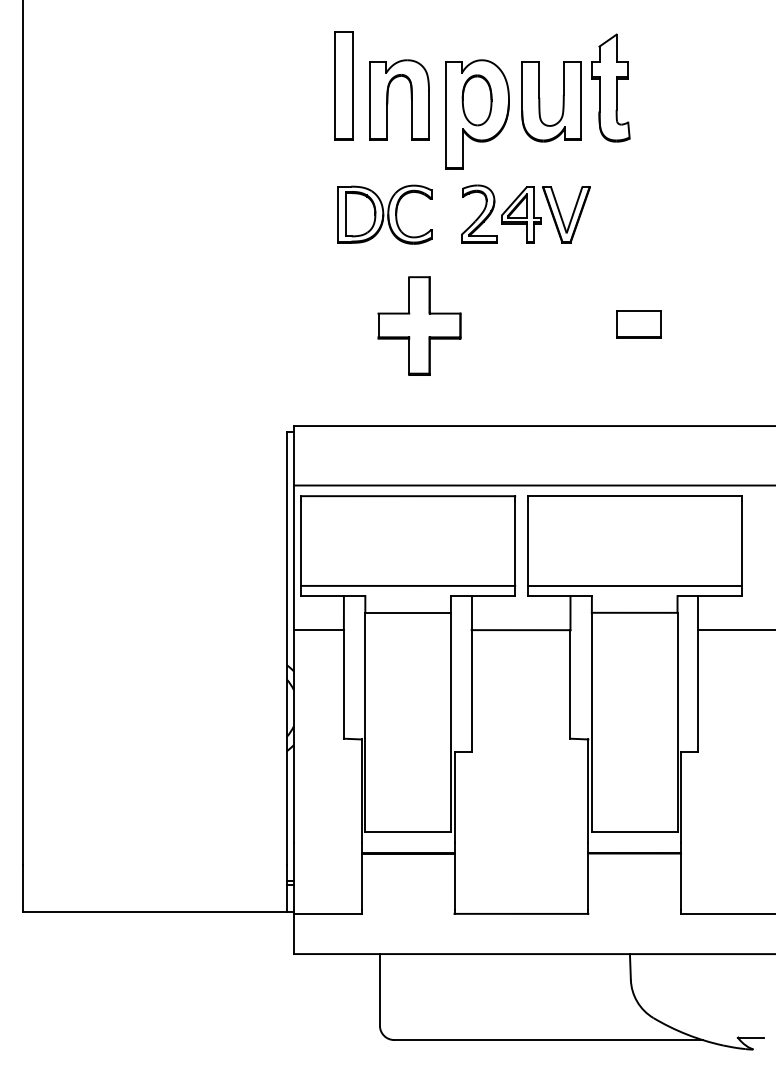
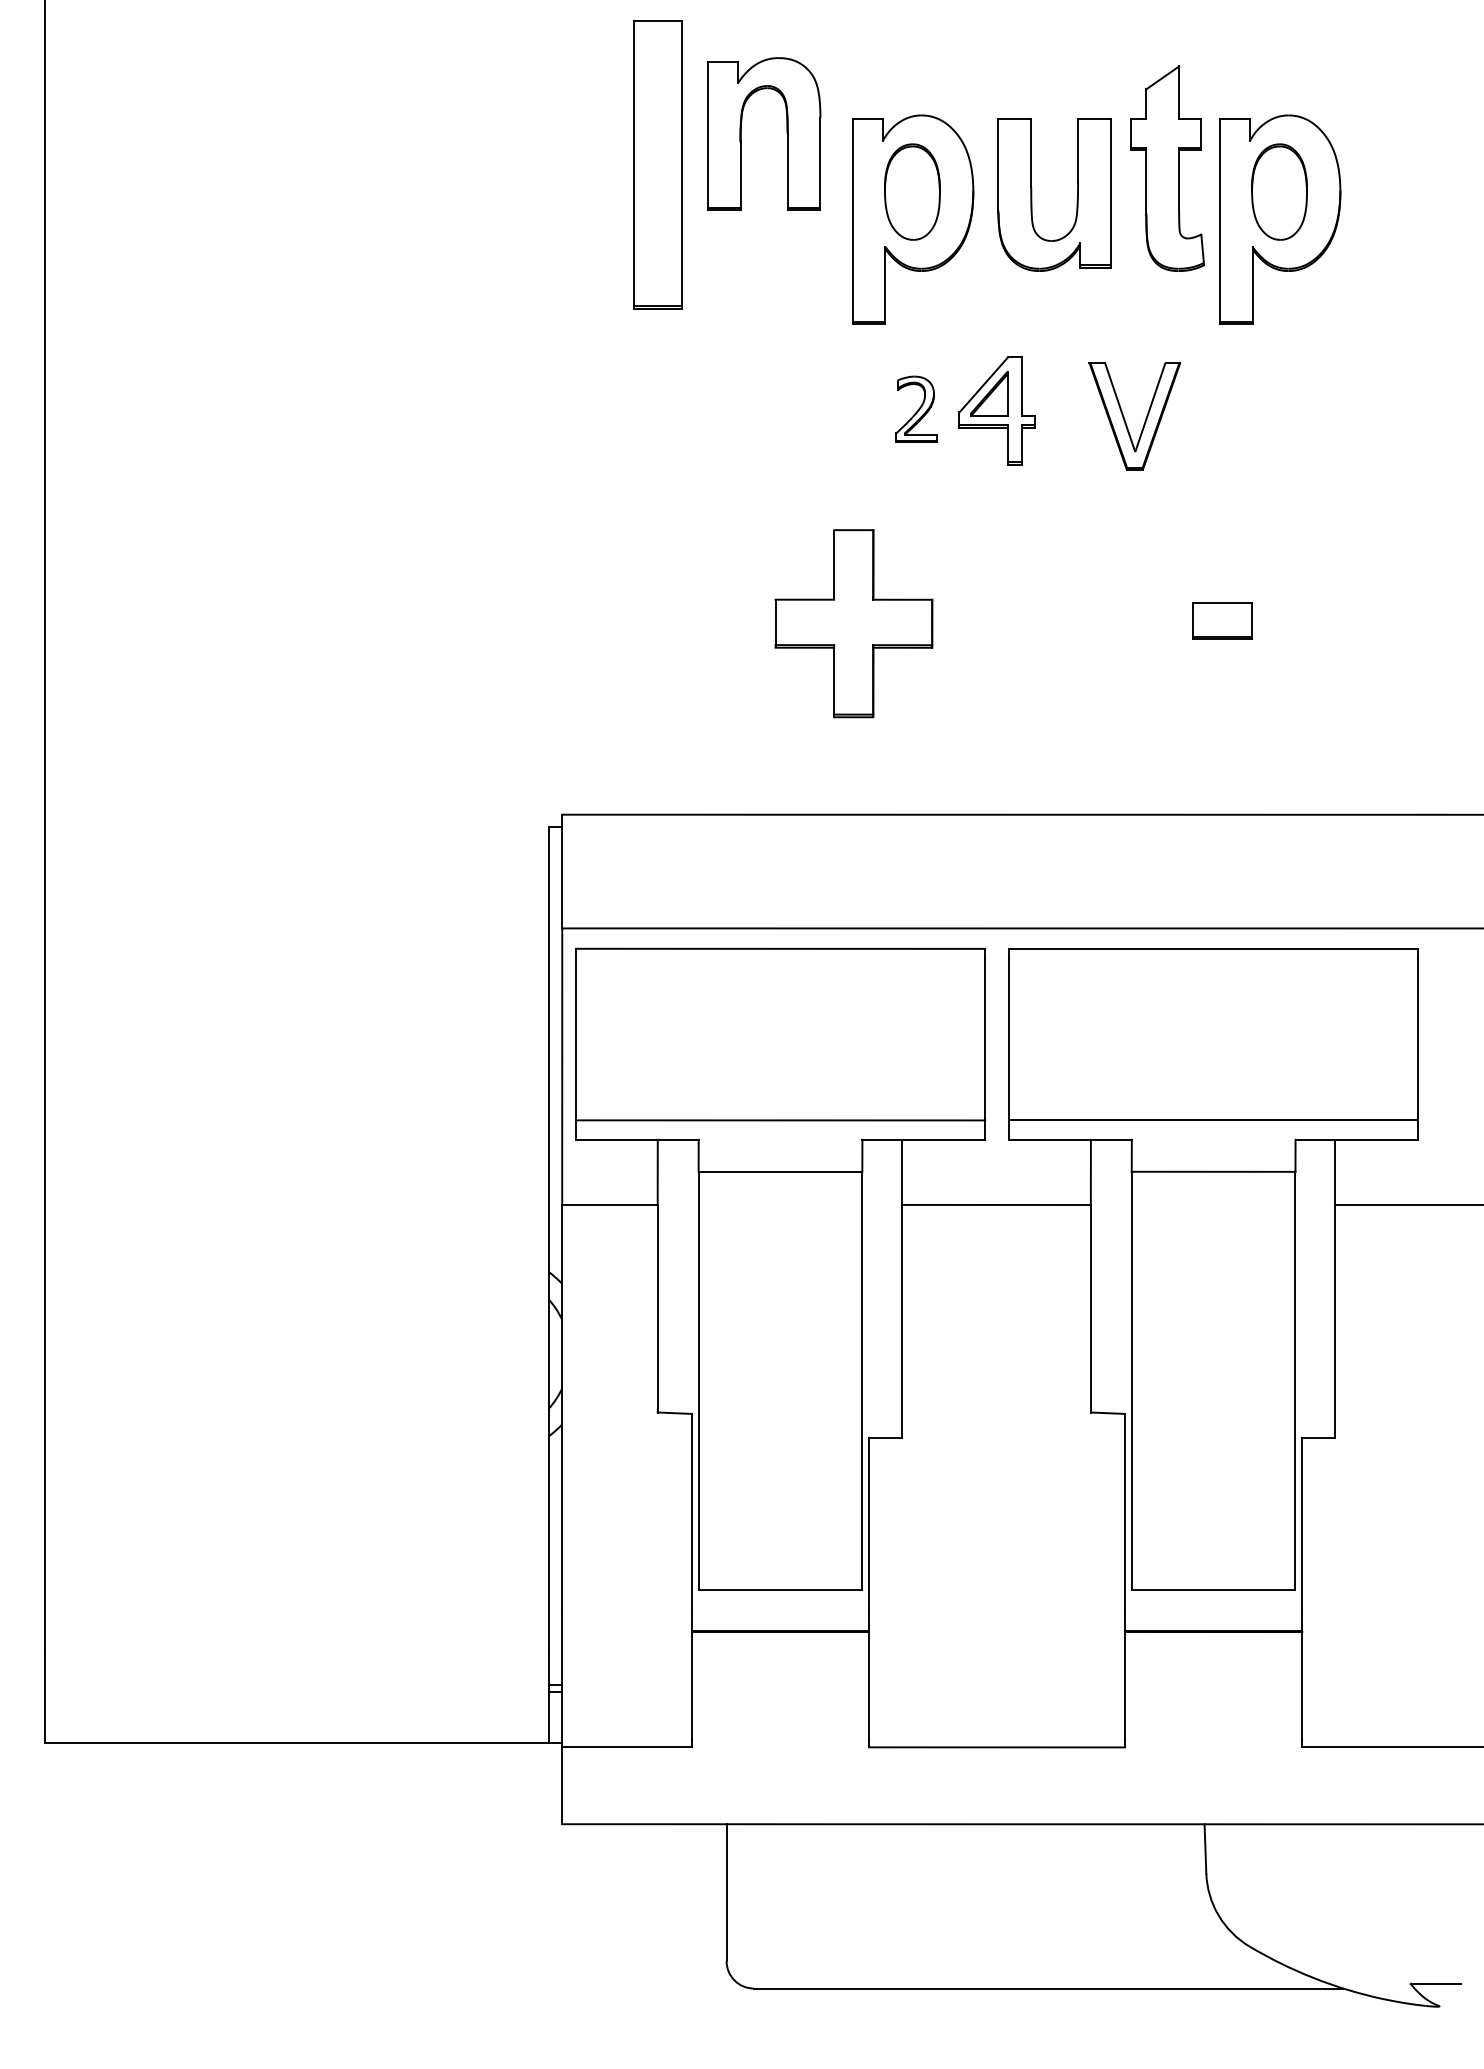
part: (343, 85) -> (656, 163), size x1.4
part: (388, 99) -> (742, 133), moved
part: (669, 114) -> (1280, 219), added
part: (479, 213) -> (916, 408), size x0.6
part: (384, 214) -> (735, 410), removed
part: (566, 214) -> (1134, 416), moved
part: (638, 324) -> (1220, 620), size x0.7
part: (419, 325) -> (853, 622), moved

